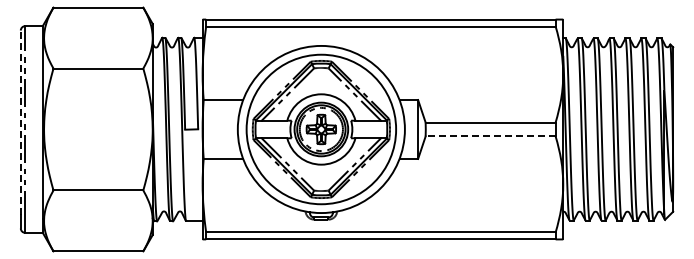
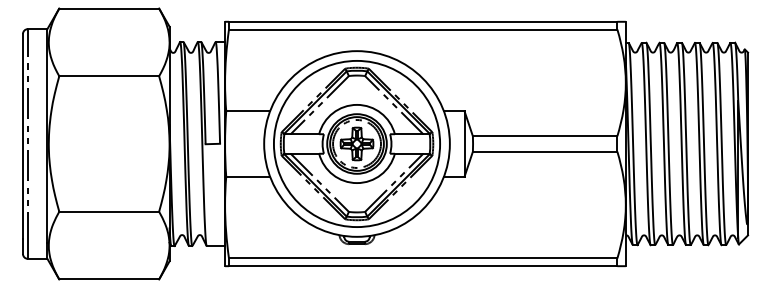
line: (20, 122) -> (22, 136), dashed -> solid
line: (490, 136) -> (544, 151), dashed -> solid

